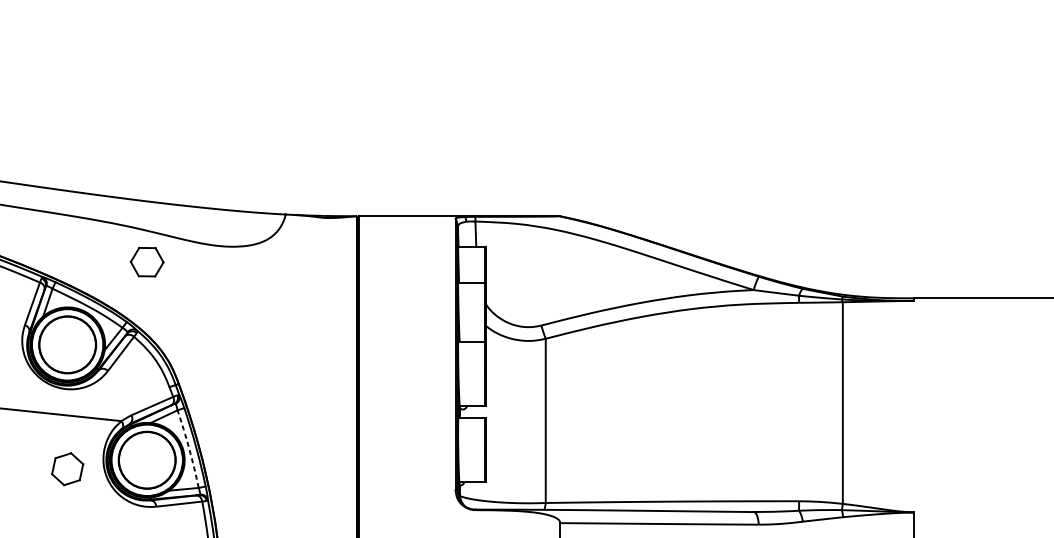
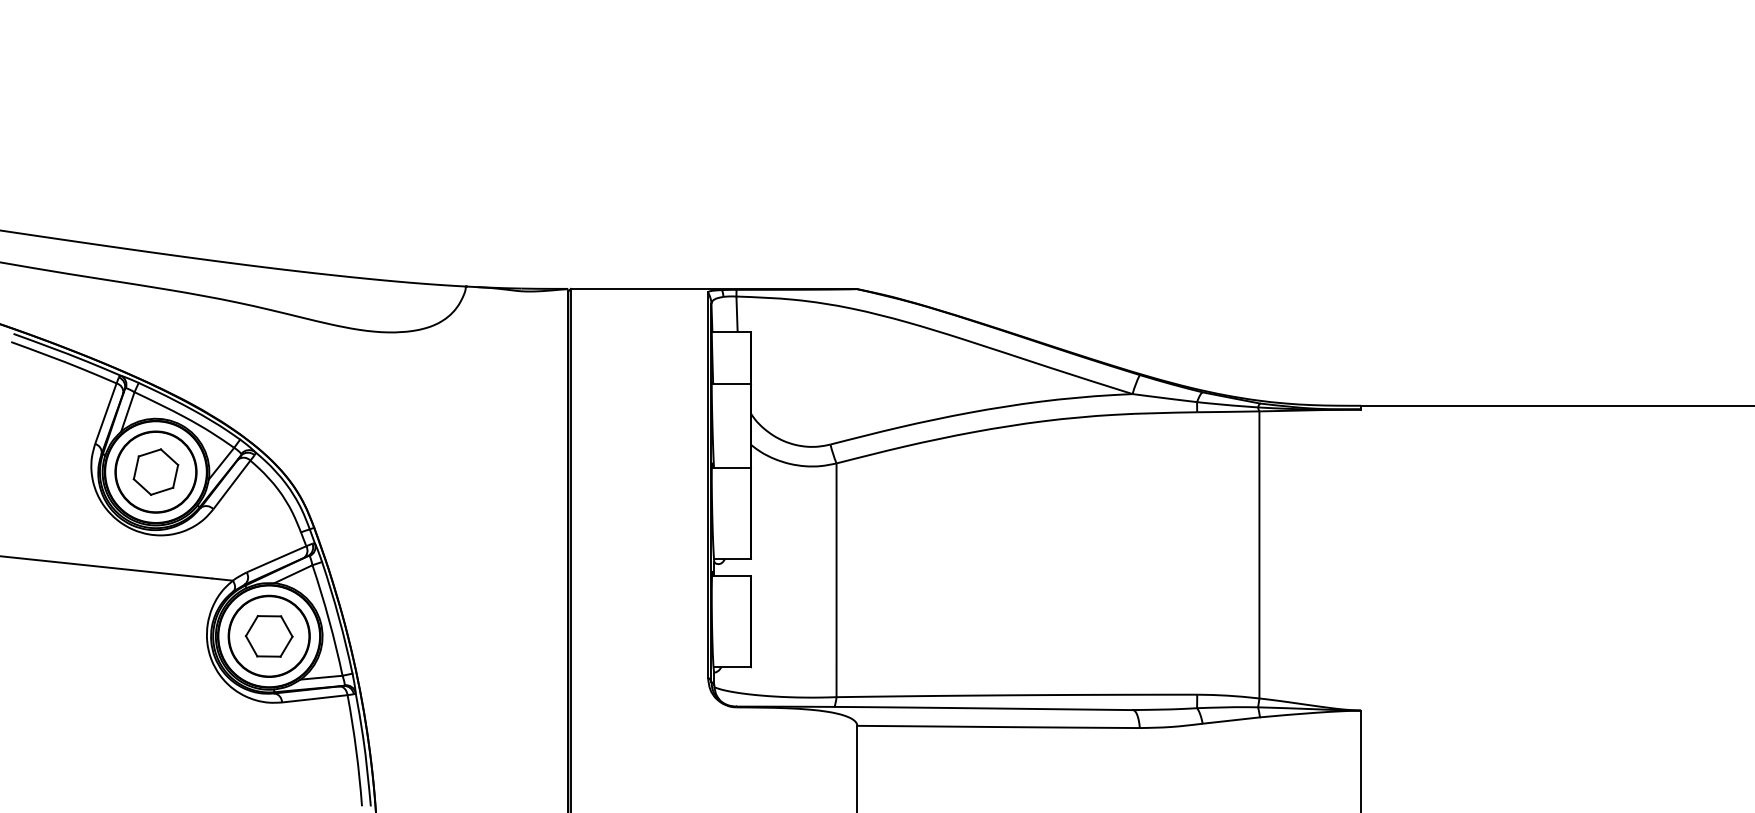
part: (146, 262) -> (268, 636), moved
arc: (189, 449) -> (329, 620), dashed -> solid
part: (67, 468) -> (155, 471), moved

